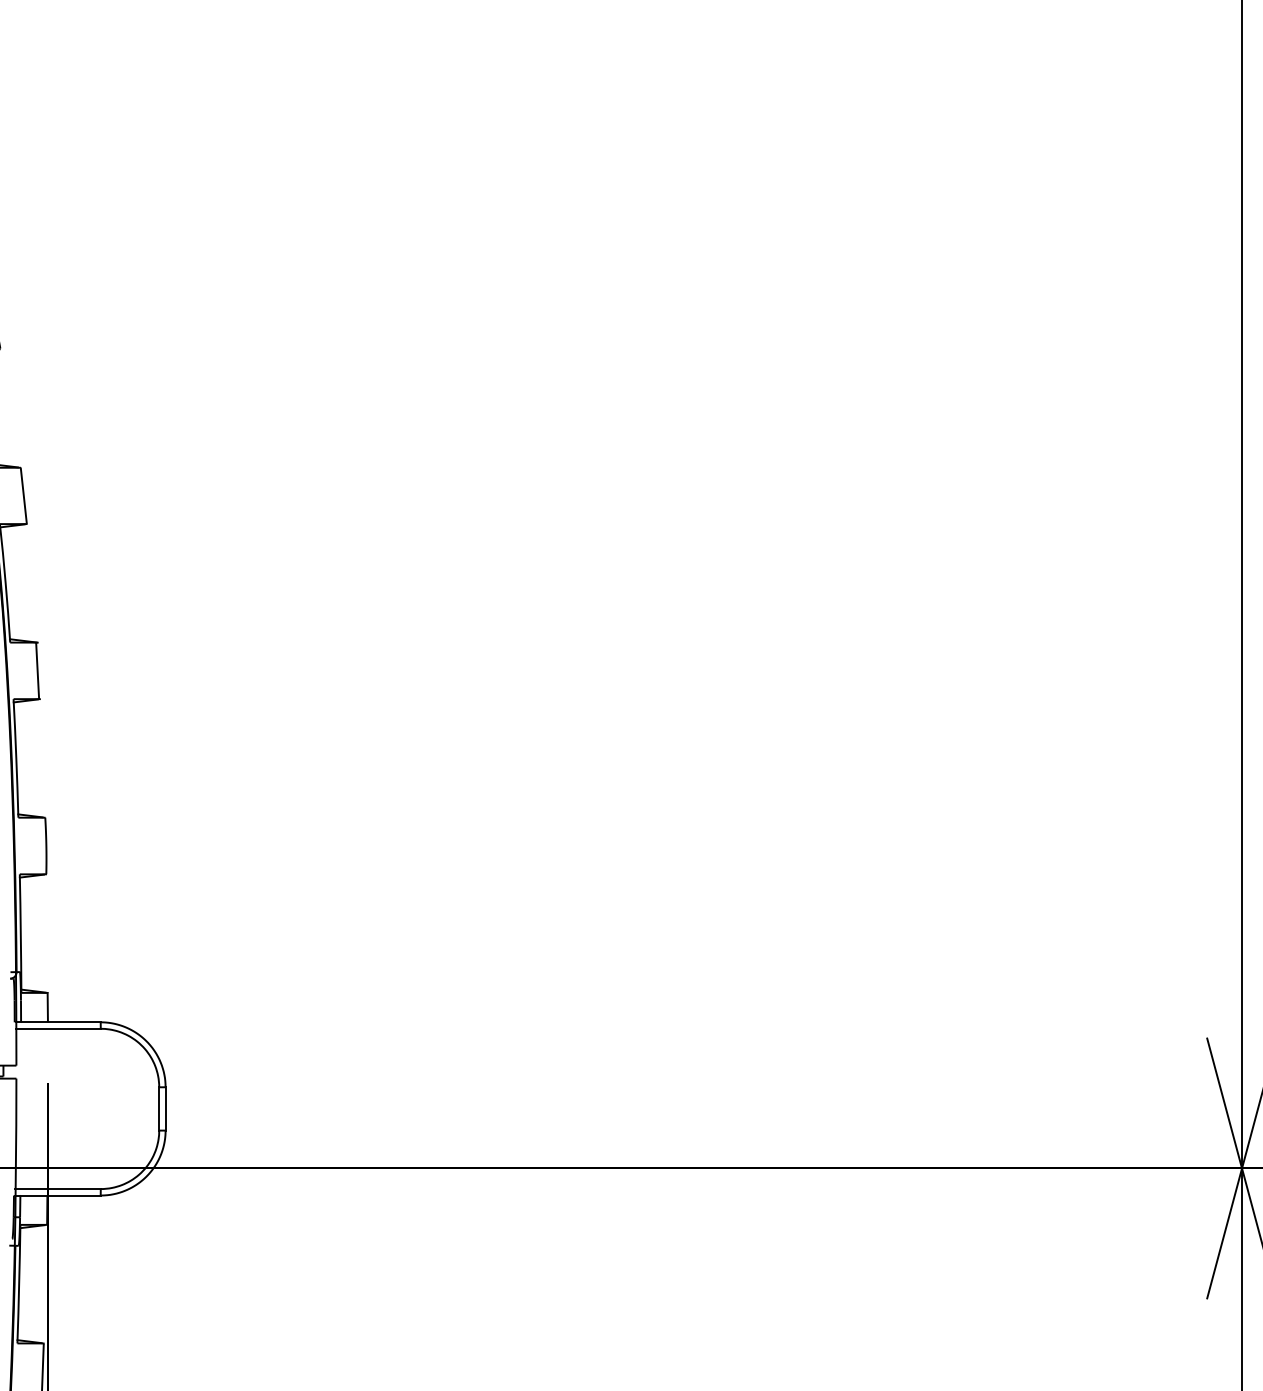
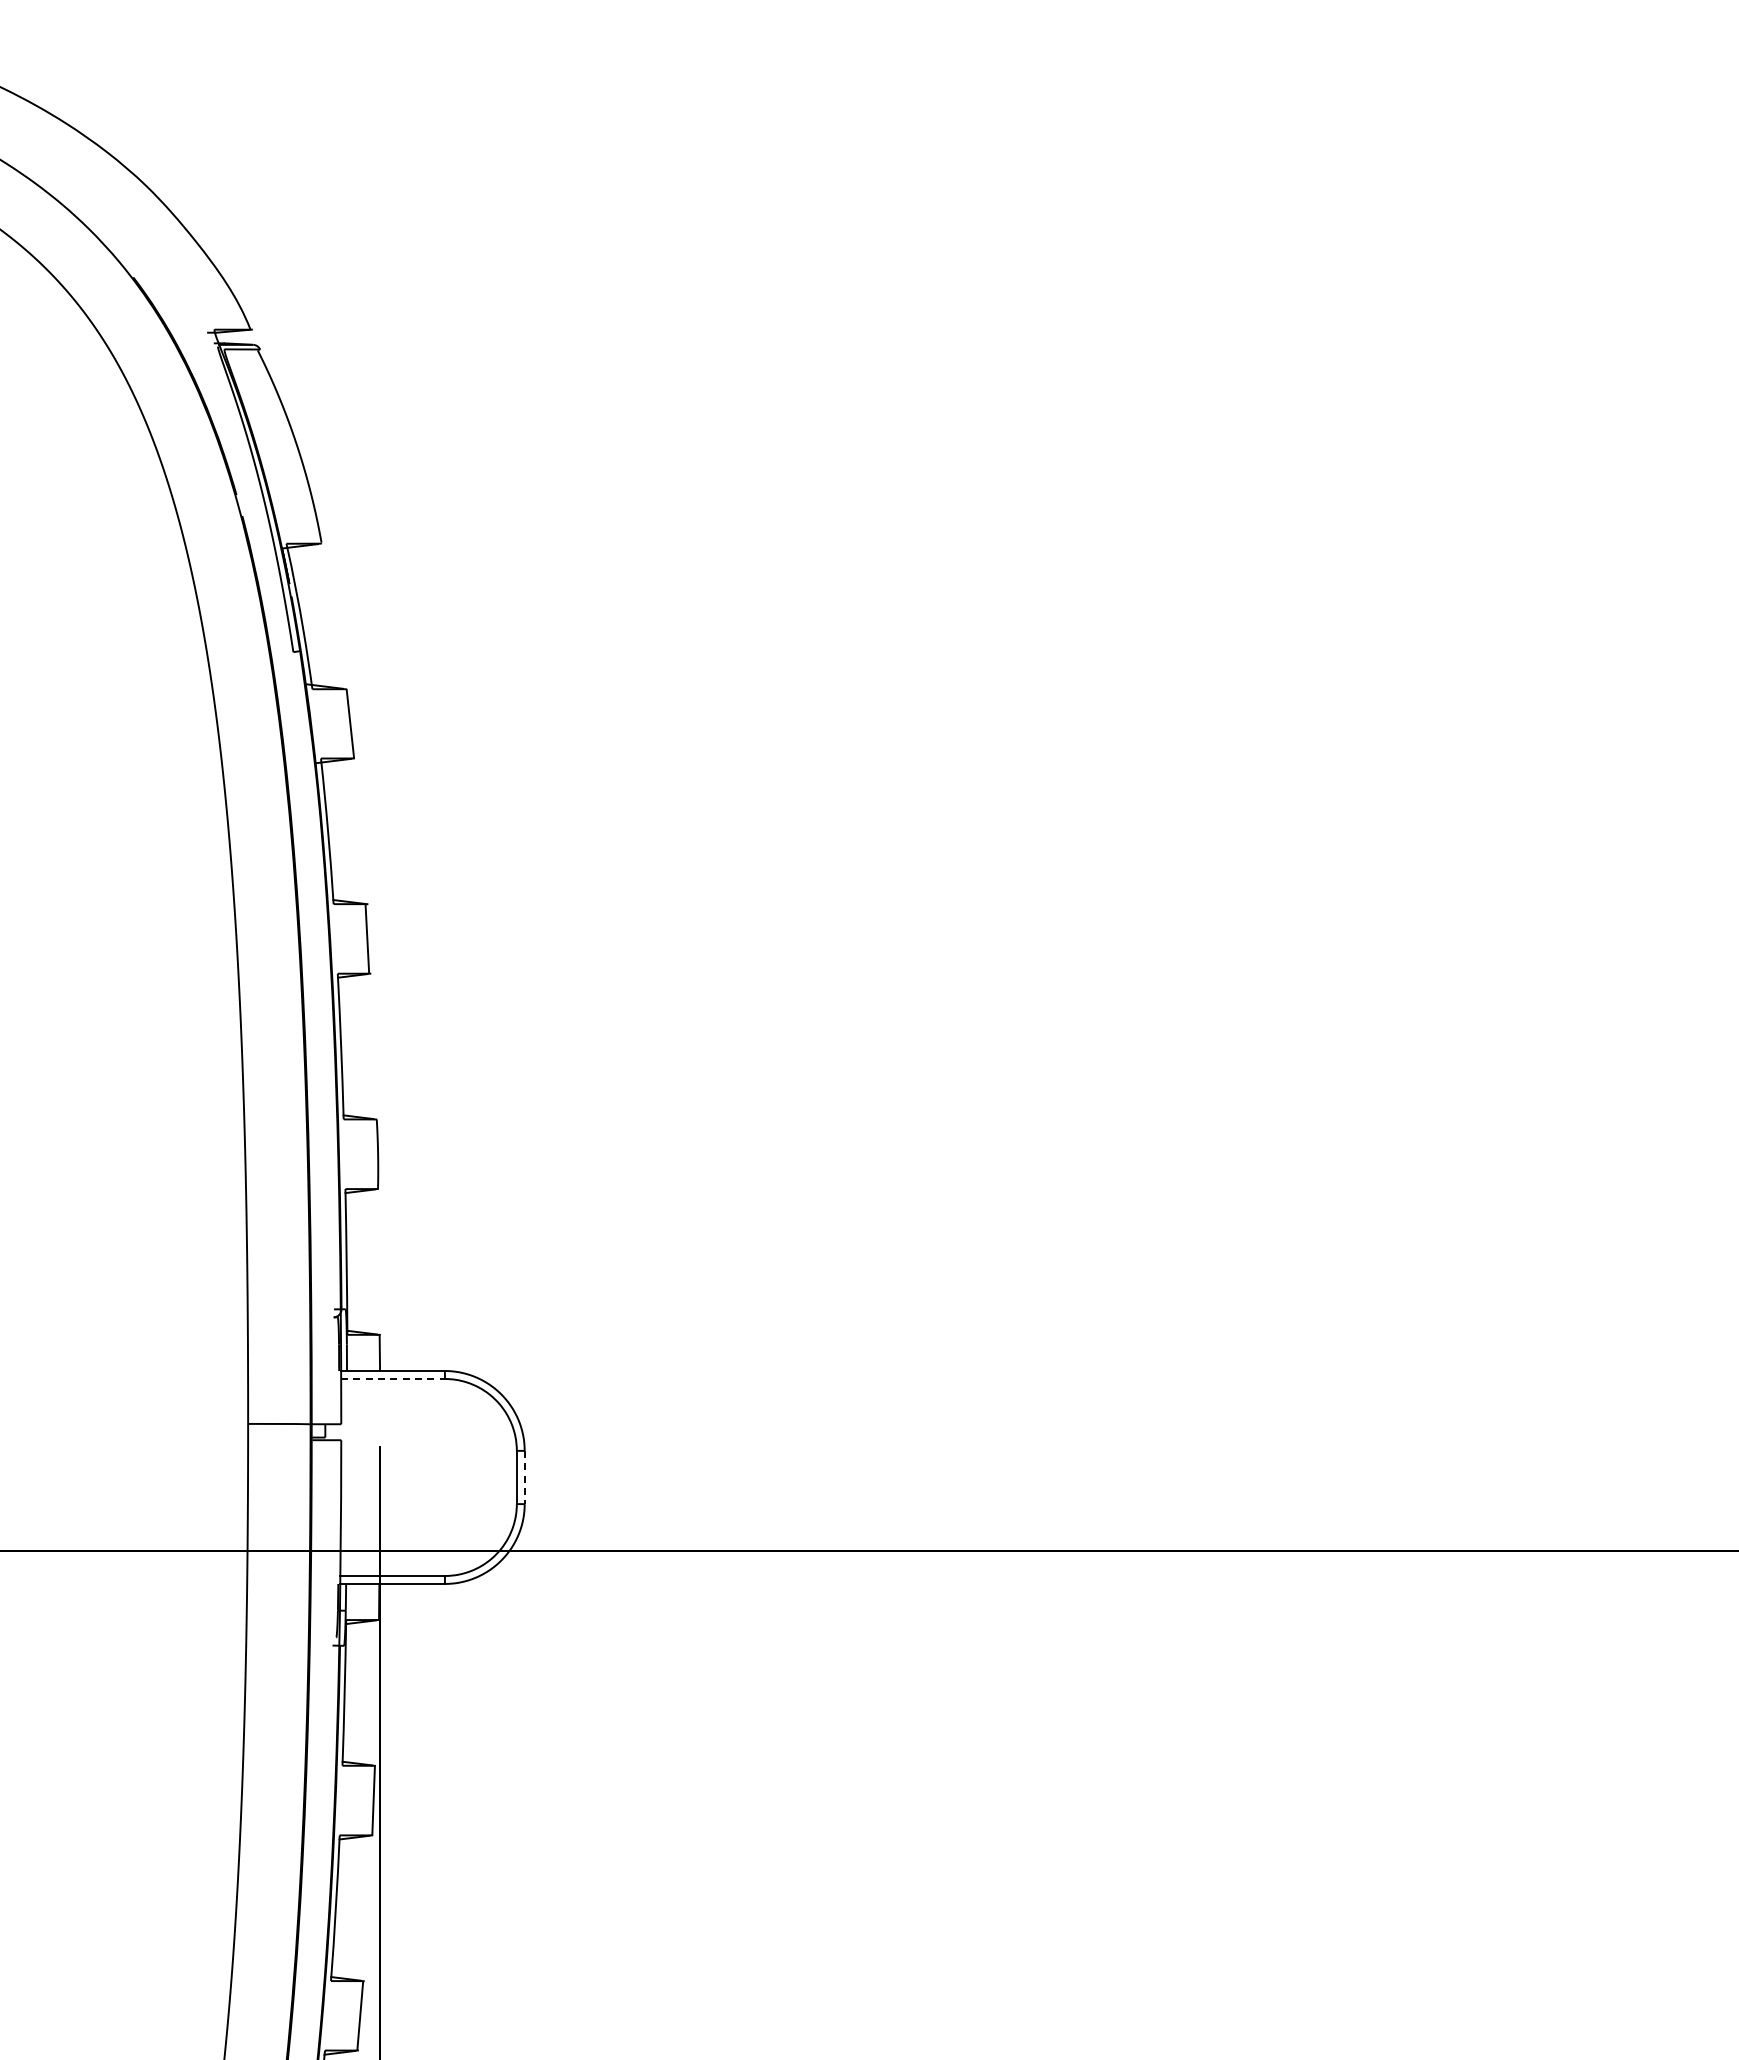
line: (58, 1028) -> (393, 1378), solid -> dashed
line: (165, 1108) -> (524, 1477), solid -> dashed

